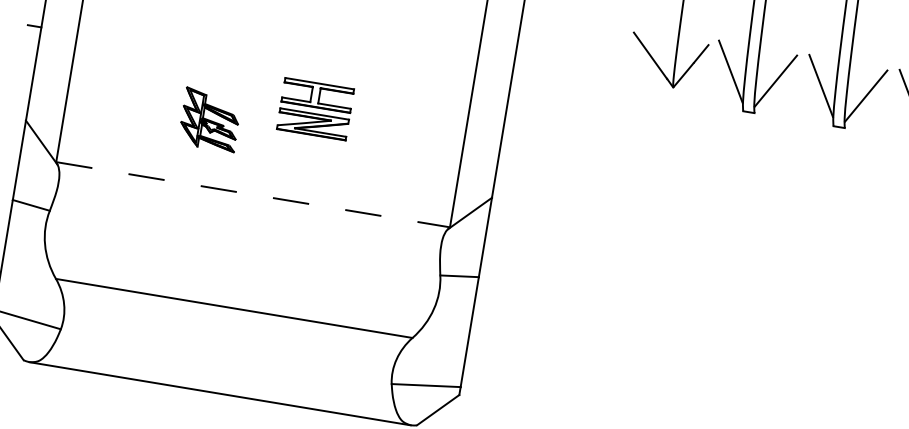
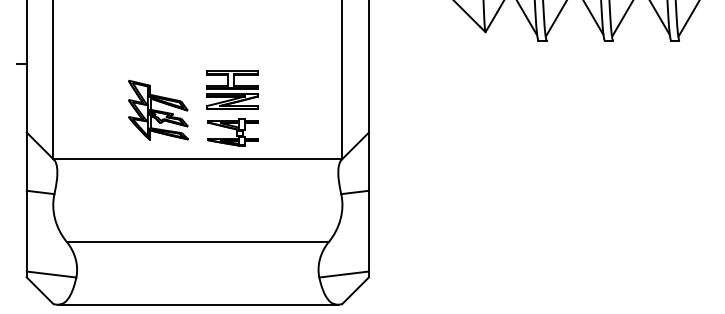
part: (210, 119) -> (158, 109), size x1.43
part: (306, 167) -> (232, 132), added
line: (252, 194) -> (197, 158), dashed -> solid

